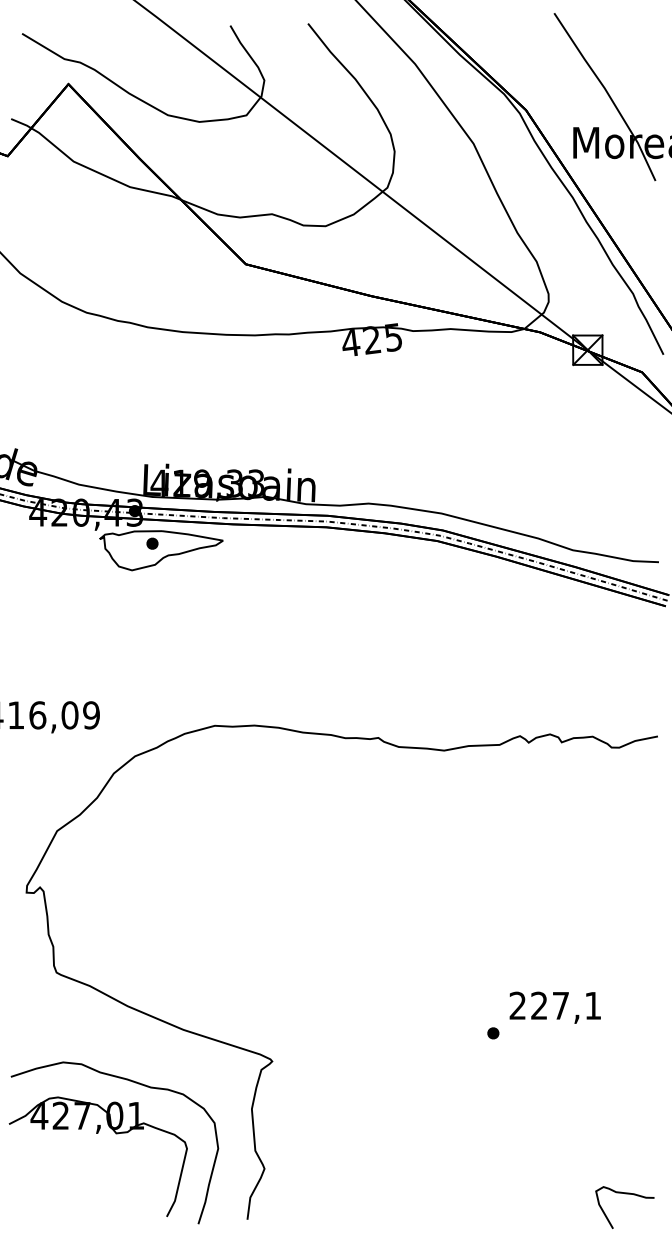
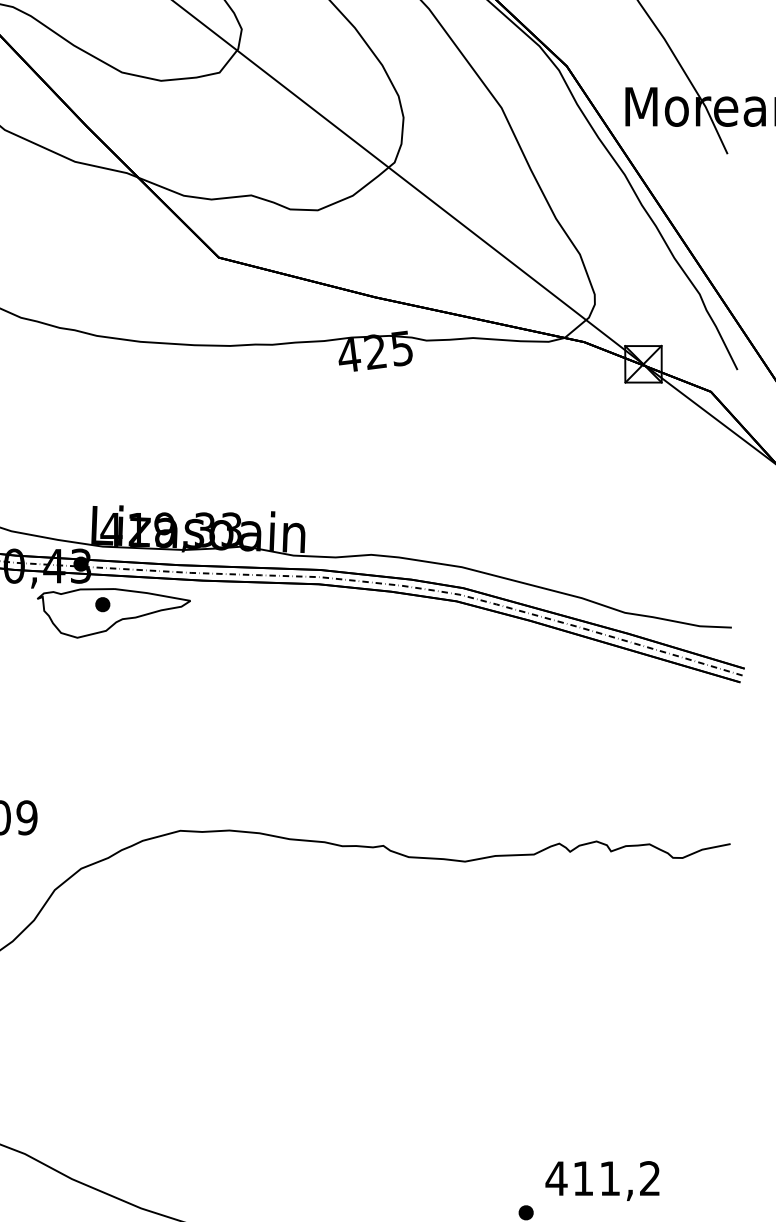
text: (554, 1005) -> (602, 1178), 227,1 -> 411,2

